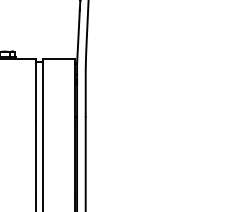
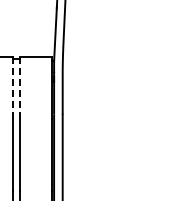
line: (35, 90) -> (12, 87), solid -> dashed
line: (43, 90) -> (20, 87), solid -> dashed

